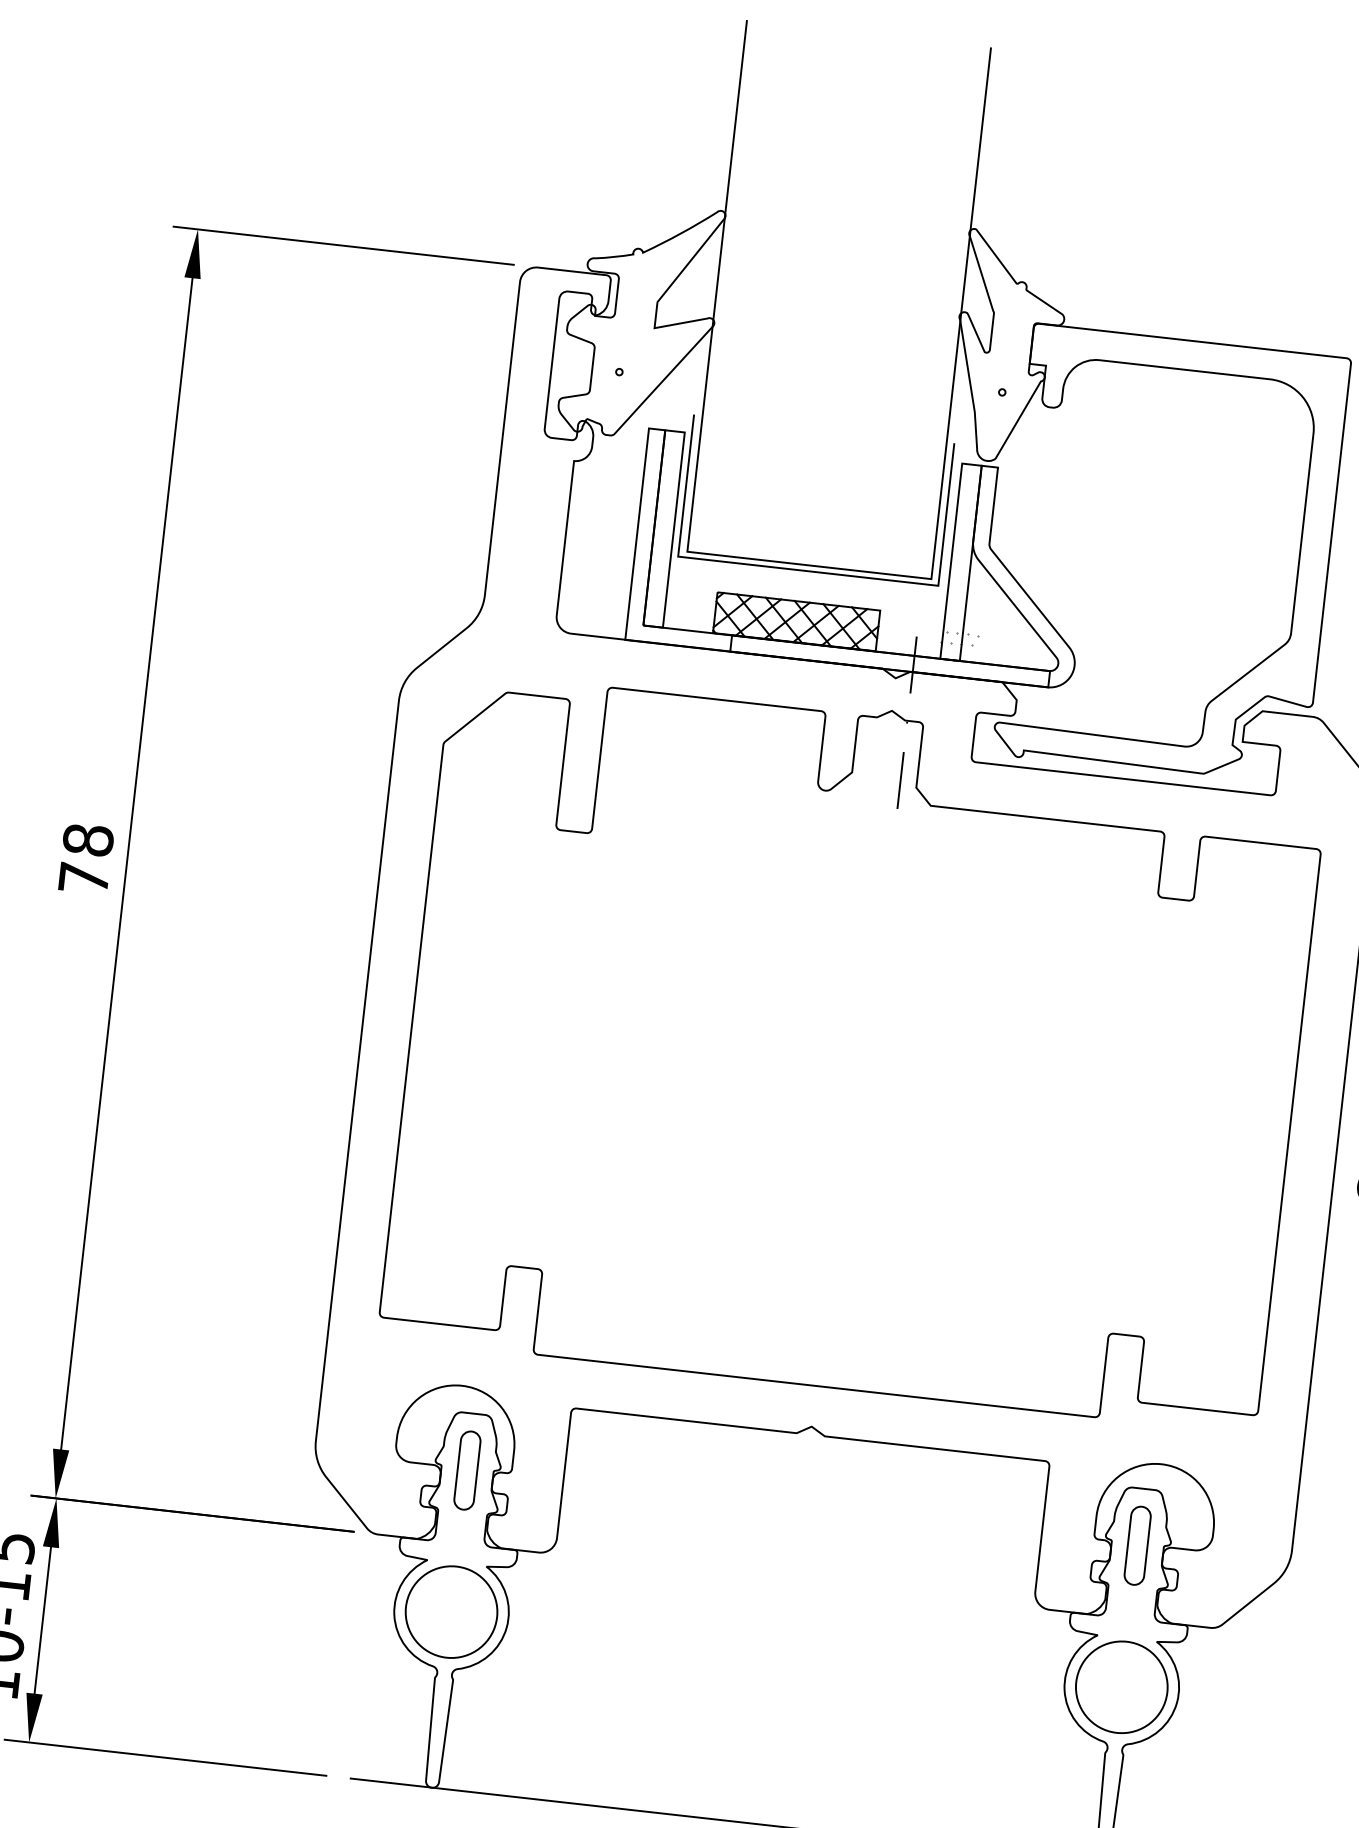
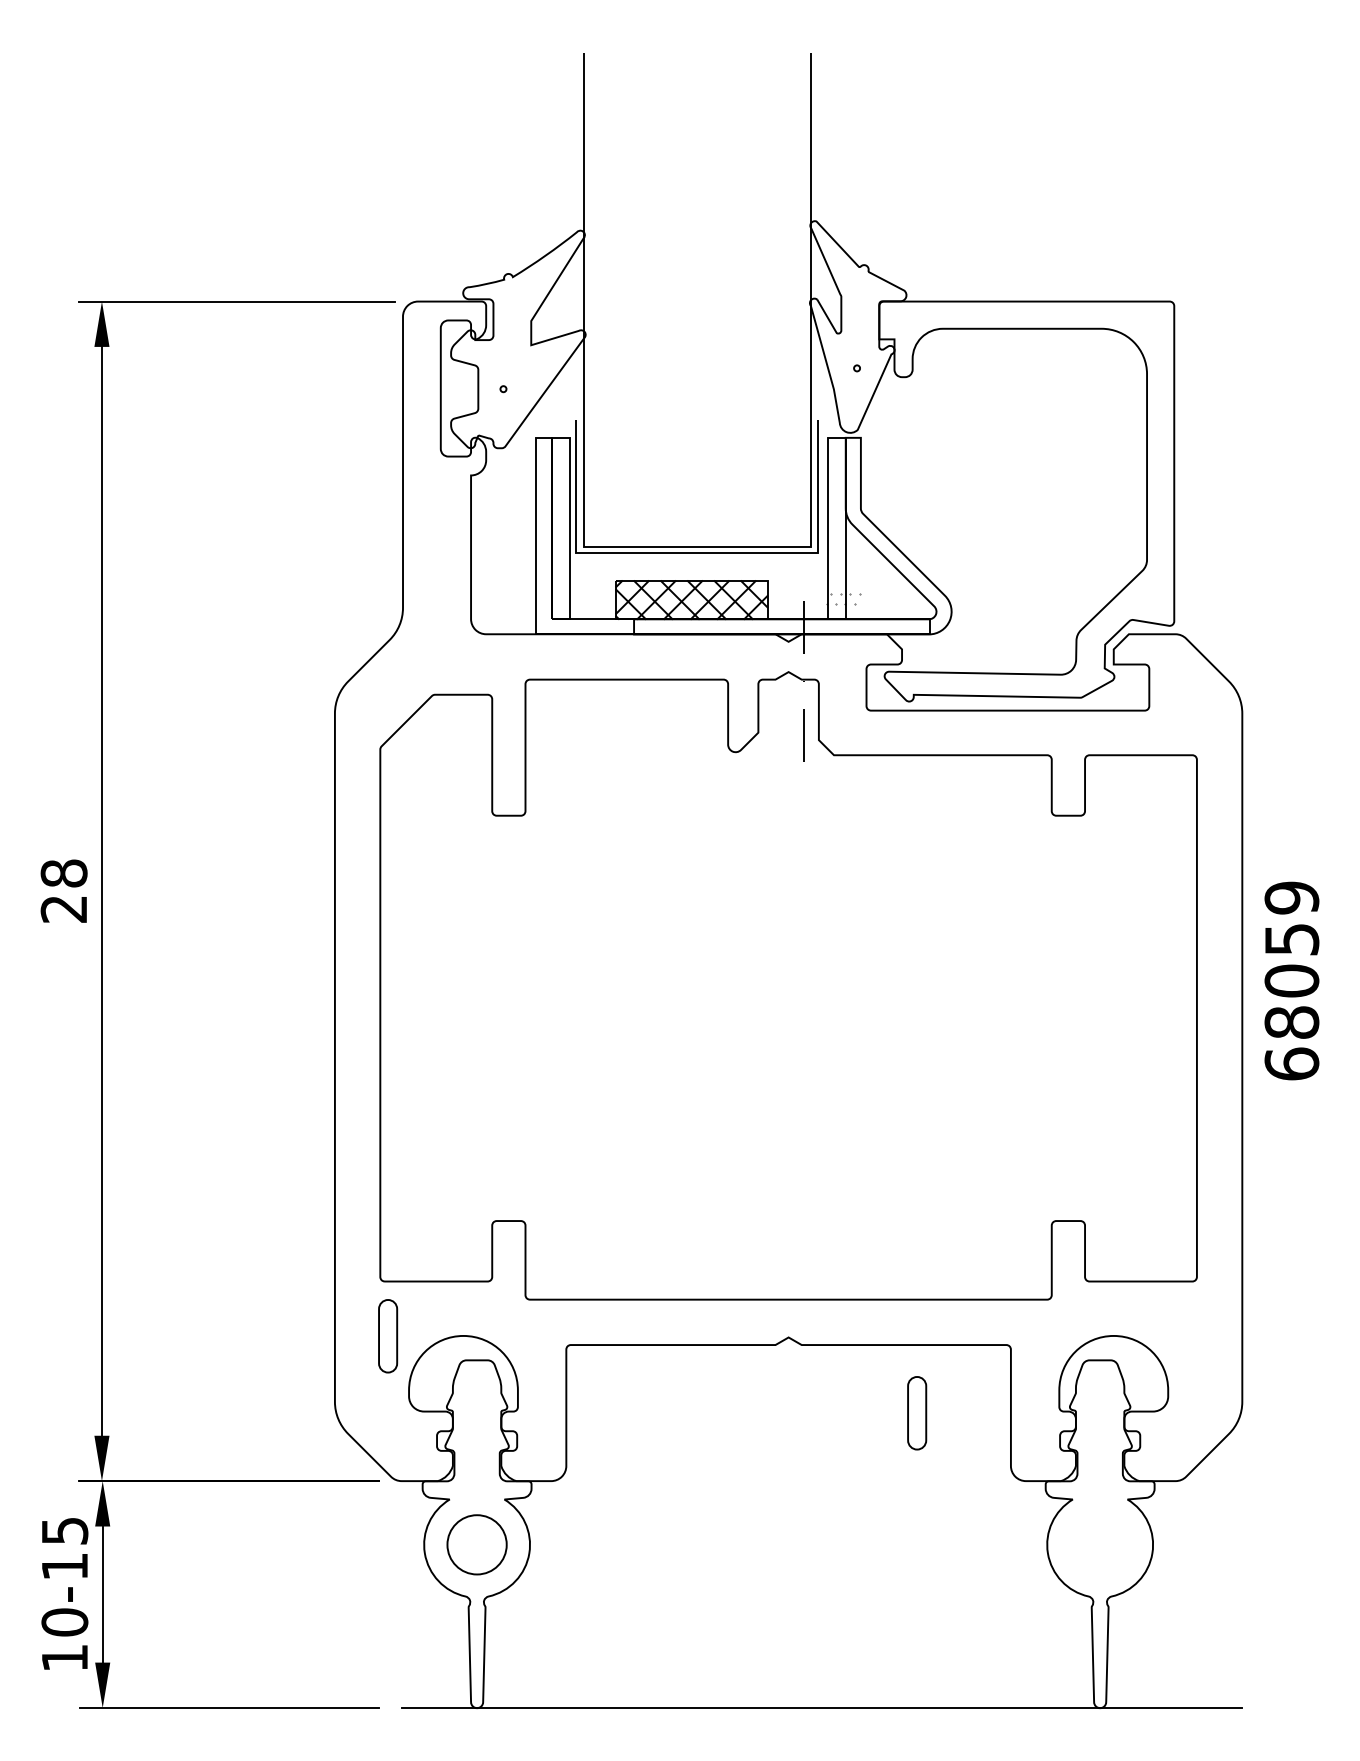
text: (83, 878) -> (63, 909), 78 -> 28
part: (467, 1470) -> (388, 1336), moved
part: (1138, 1546) -> (917, 1413), moved
circle: (450, 1611) -> (476, 1544), size x0.7
circle: (1121, 1686) -> (1099, 1544), removed

